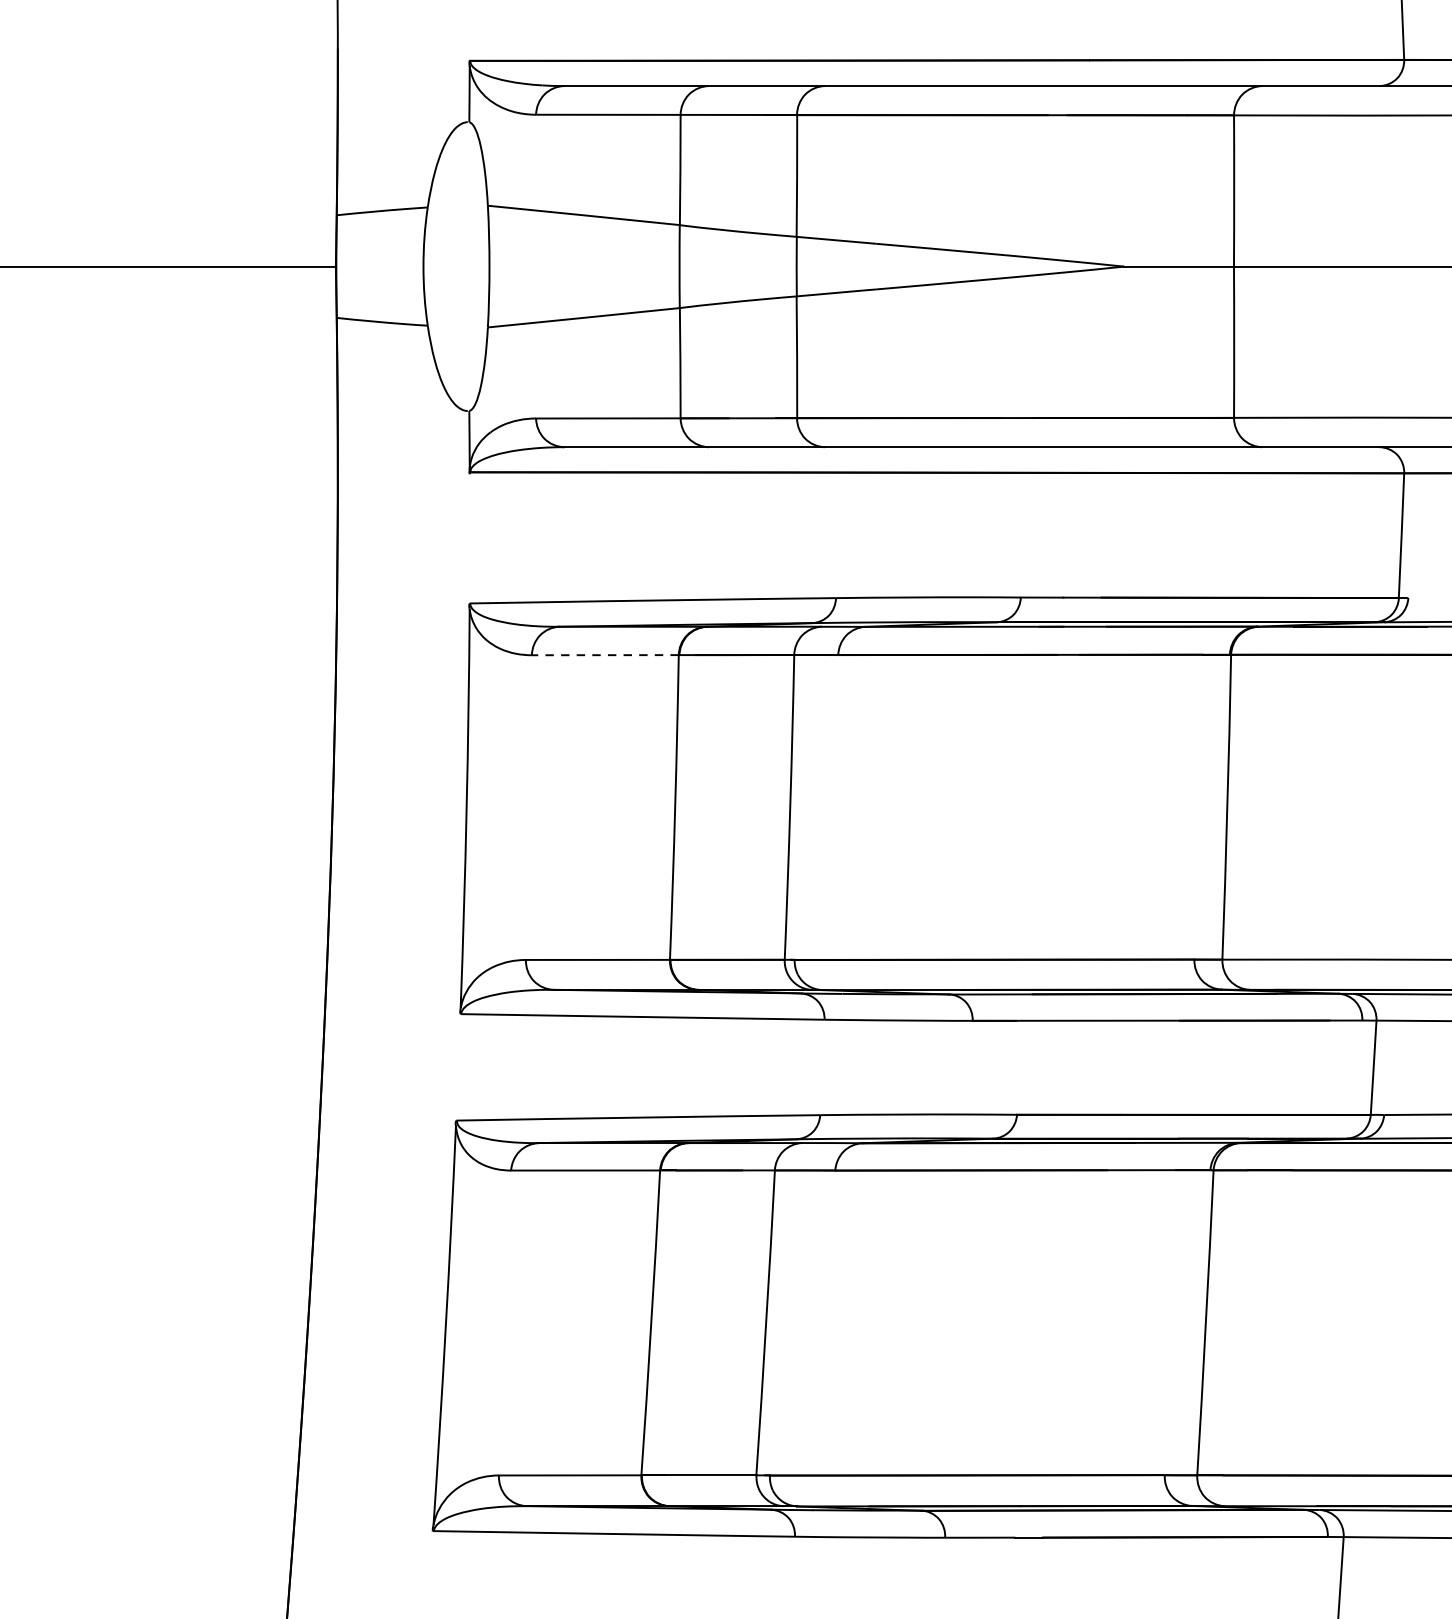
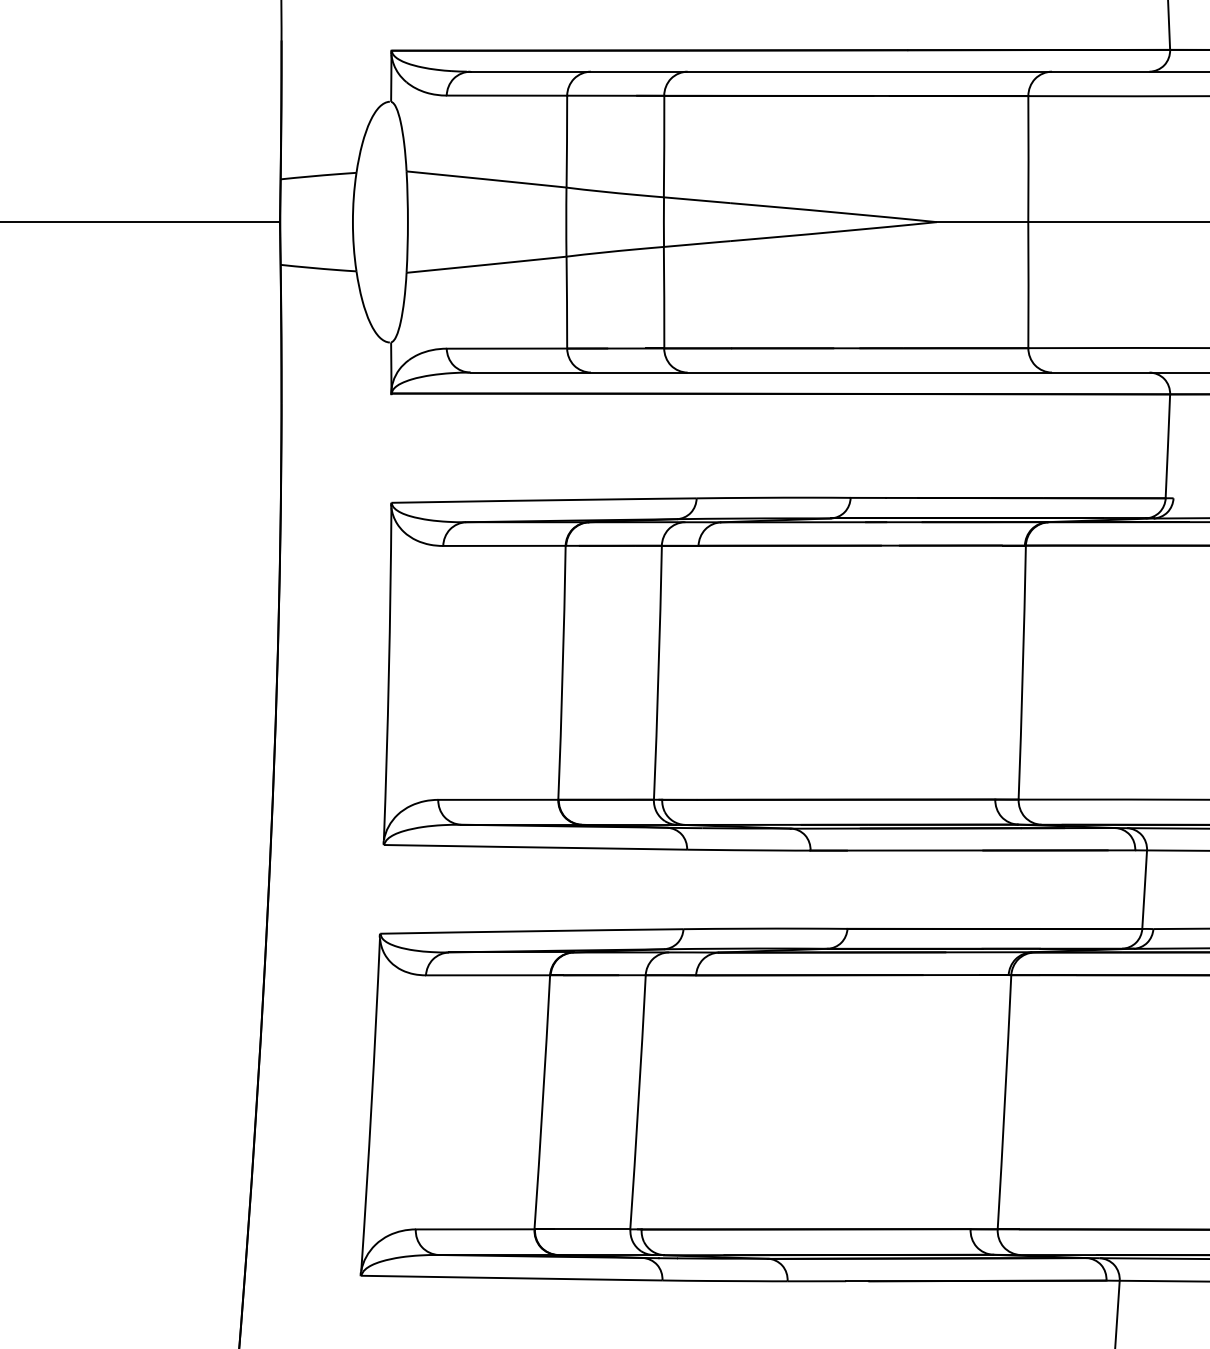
line: (604, 654) -> (503, 545), dashed -> solid

